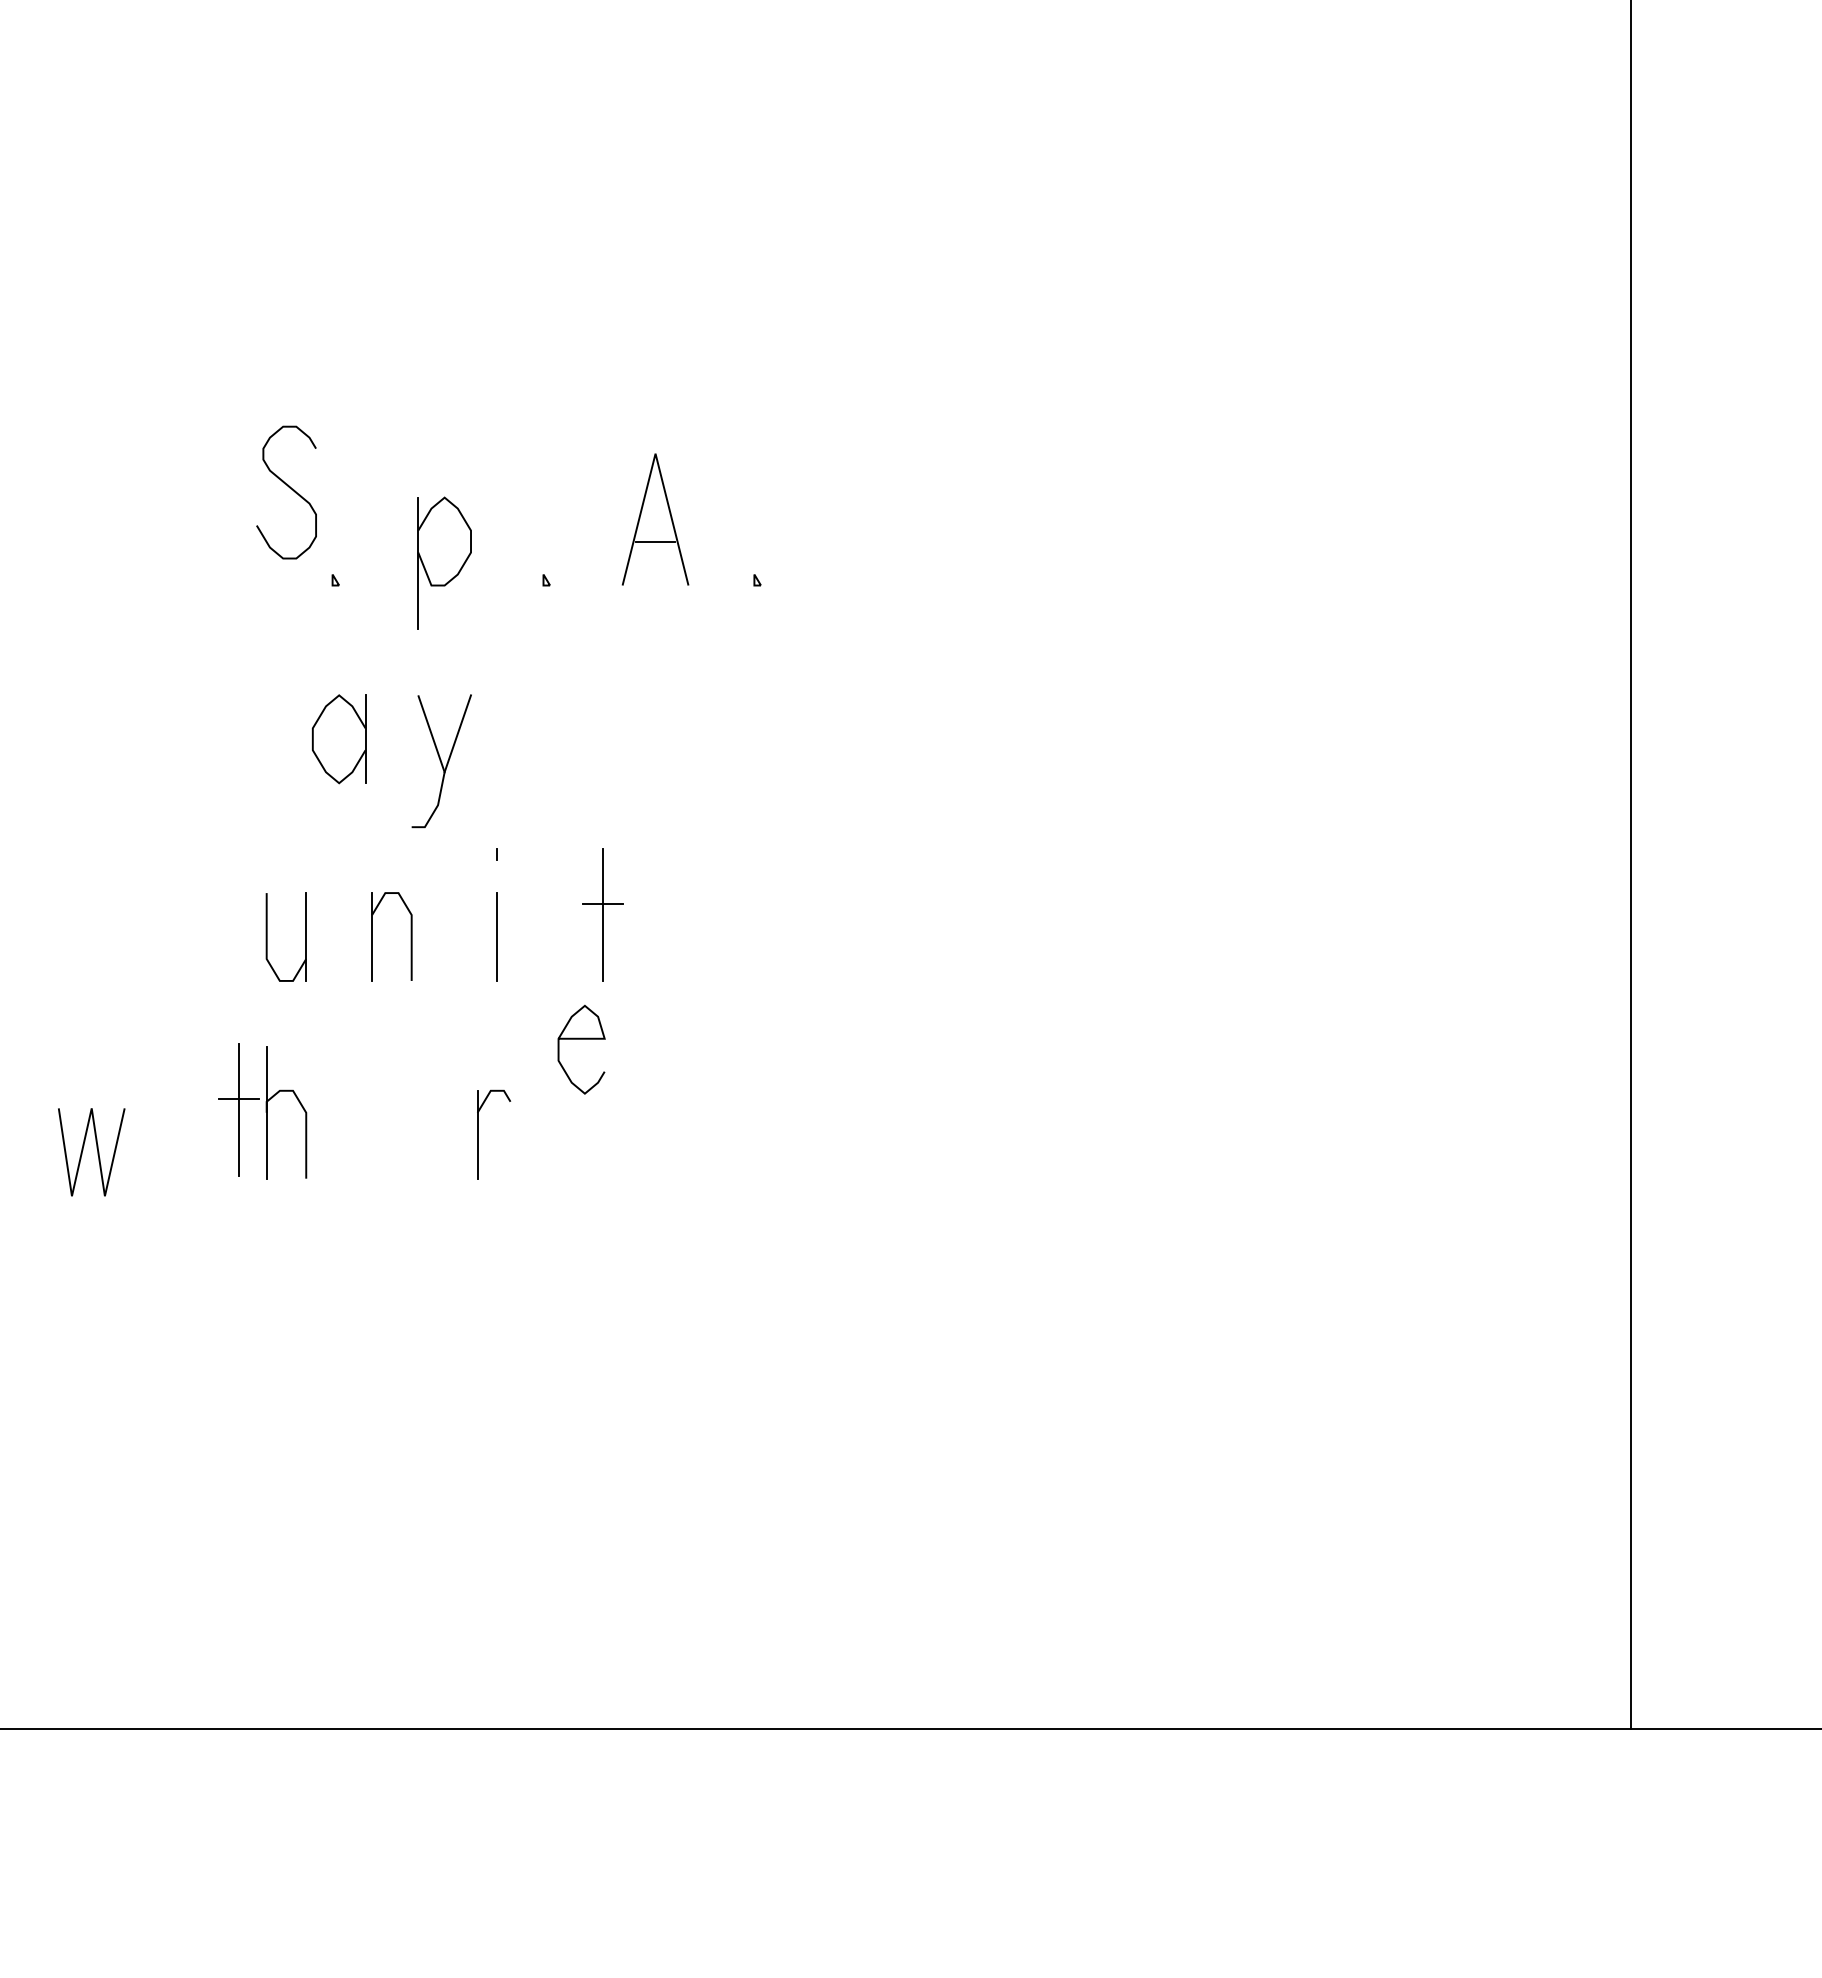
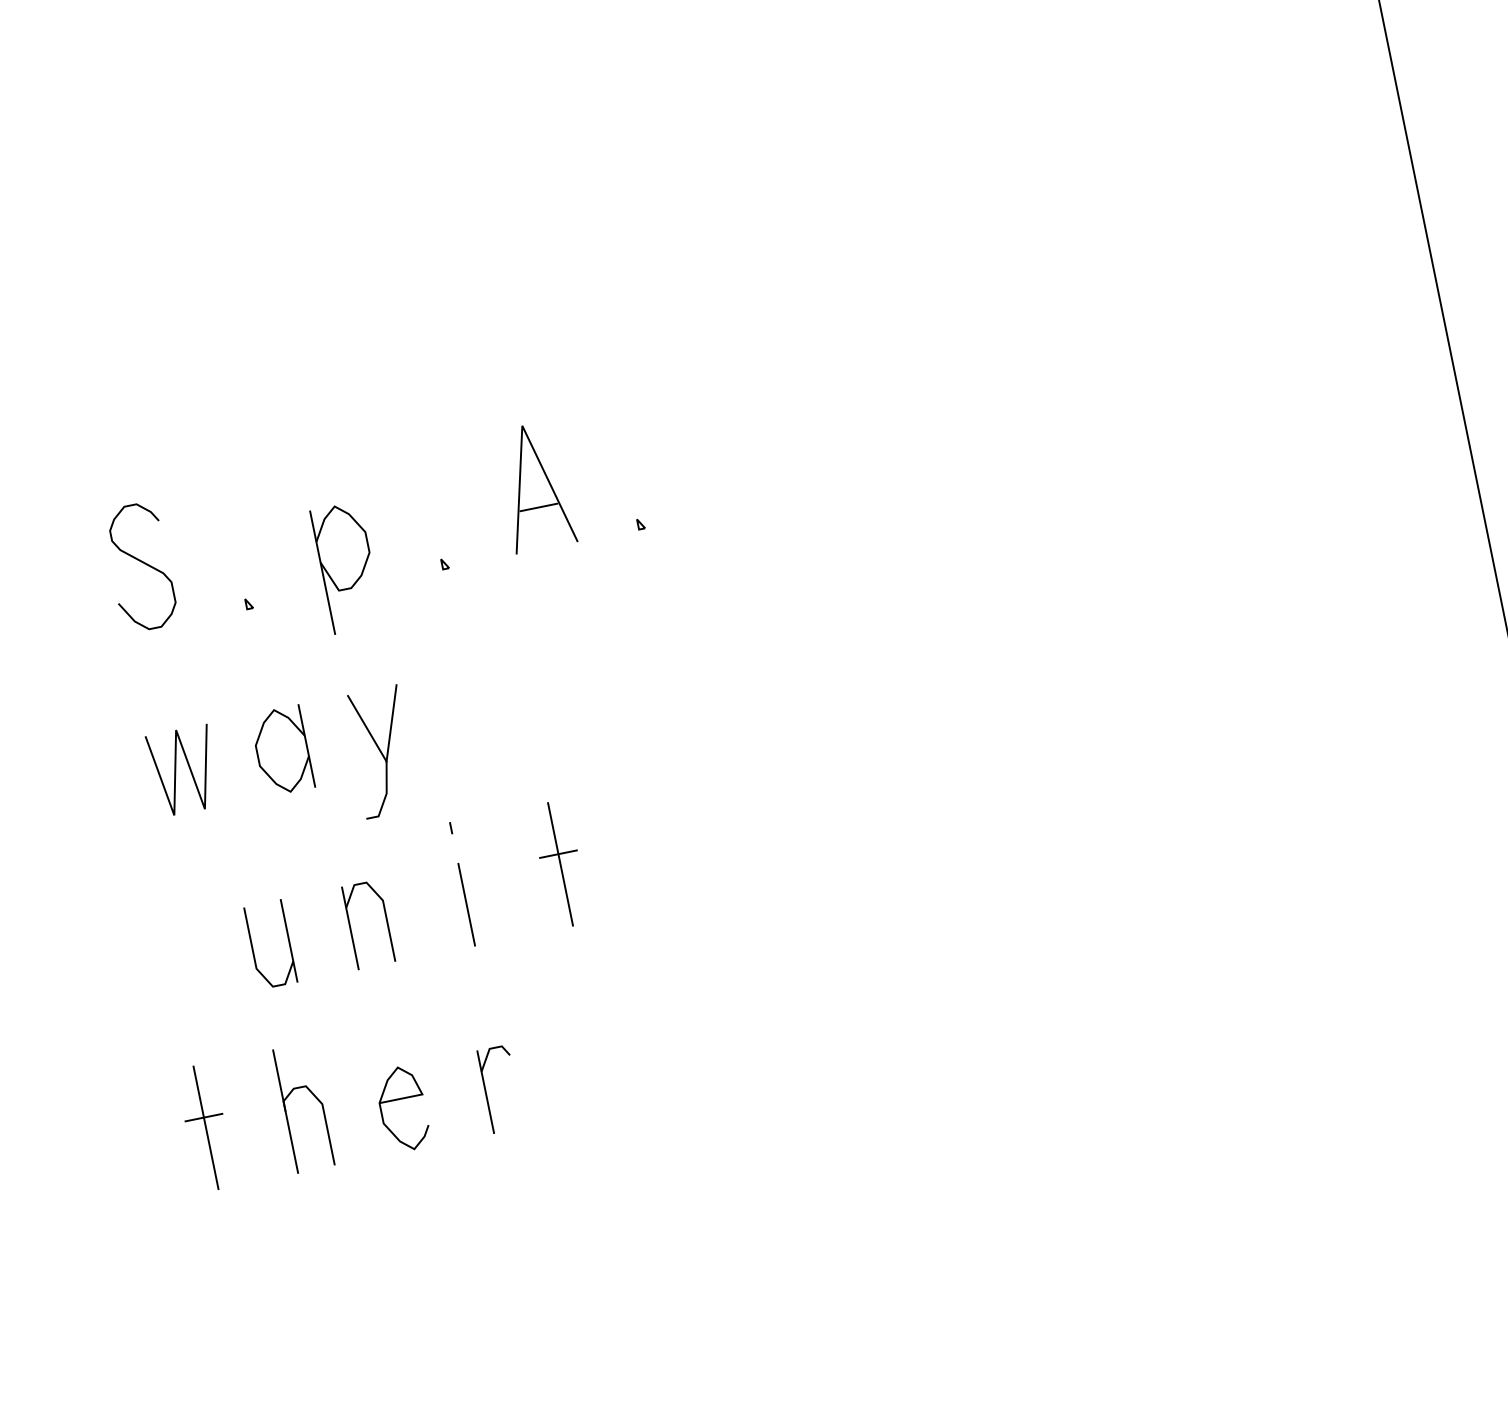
curve: (289, 488) -> (141, 562), moved
curve: (581, 1039) -> (401, 1099), moved
part: (238, 1109) -> (205, 1127), moved
line: (97, 1152) -> (189, 769), moved

